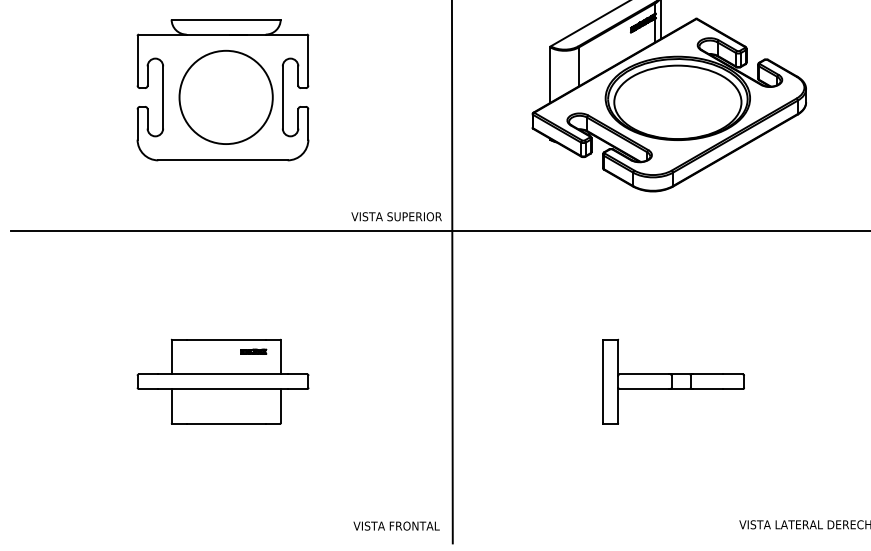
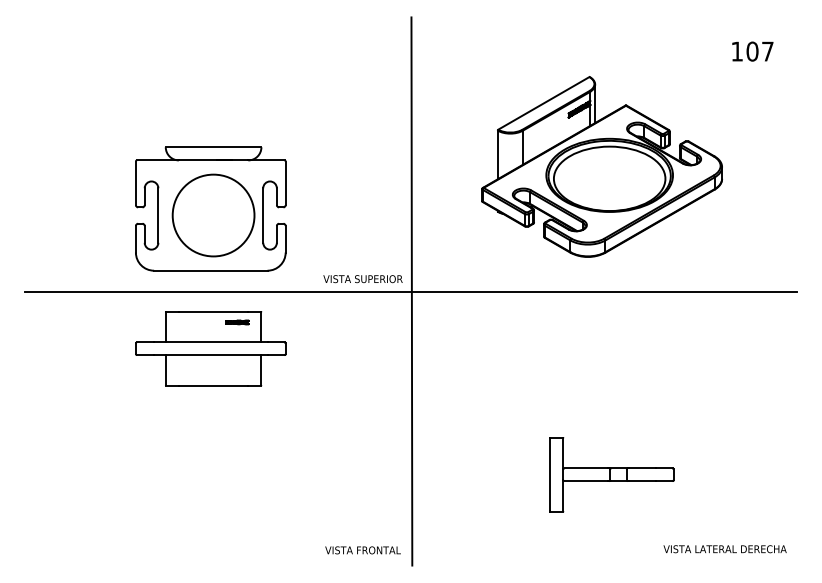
part: (222, 89) -> (210, 208), moved
part: (222, 381) -> (210, 348), moved
part: (673, 381) -> (611, 474), moved

